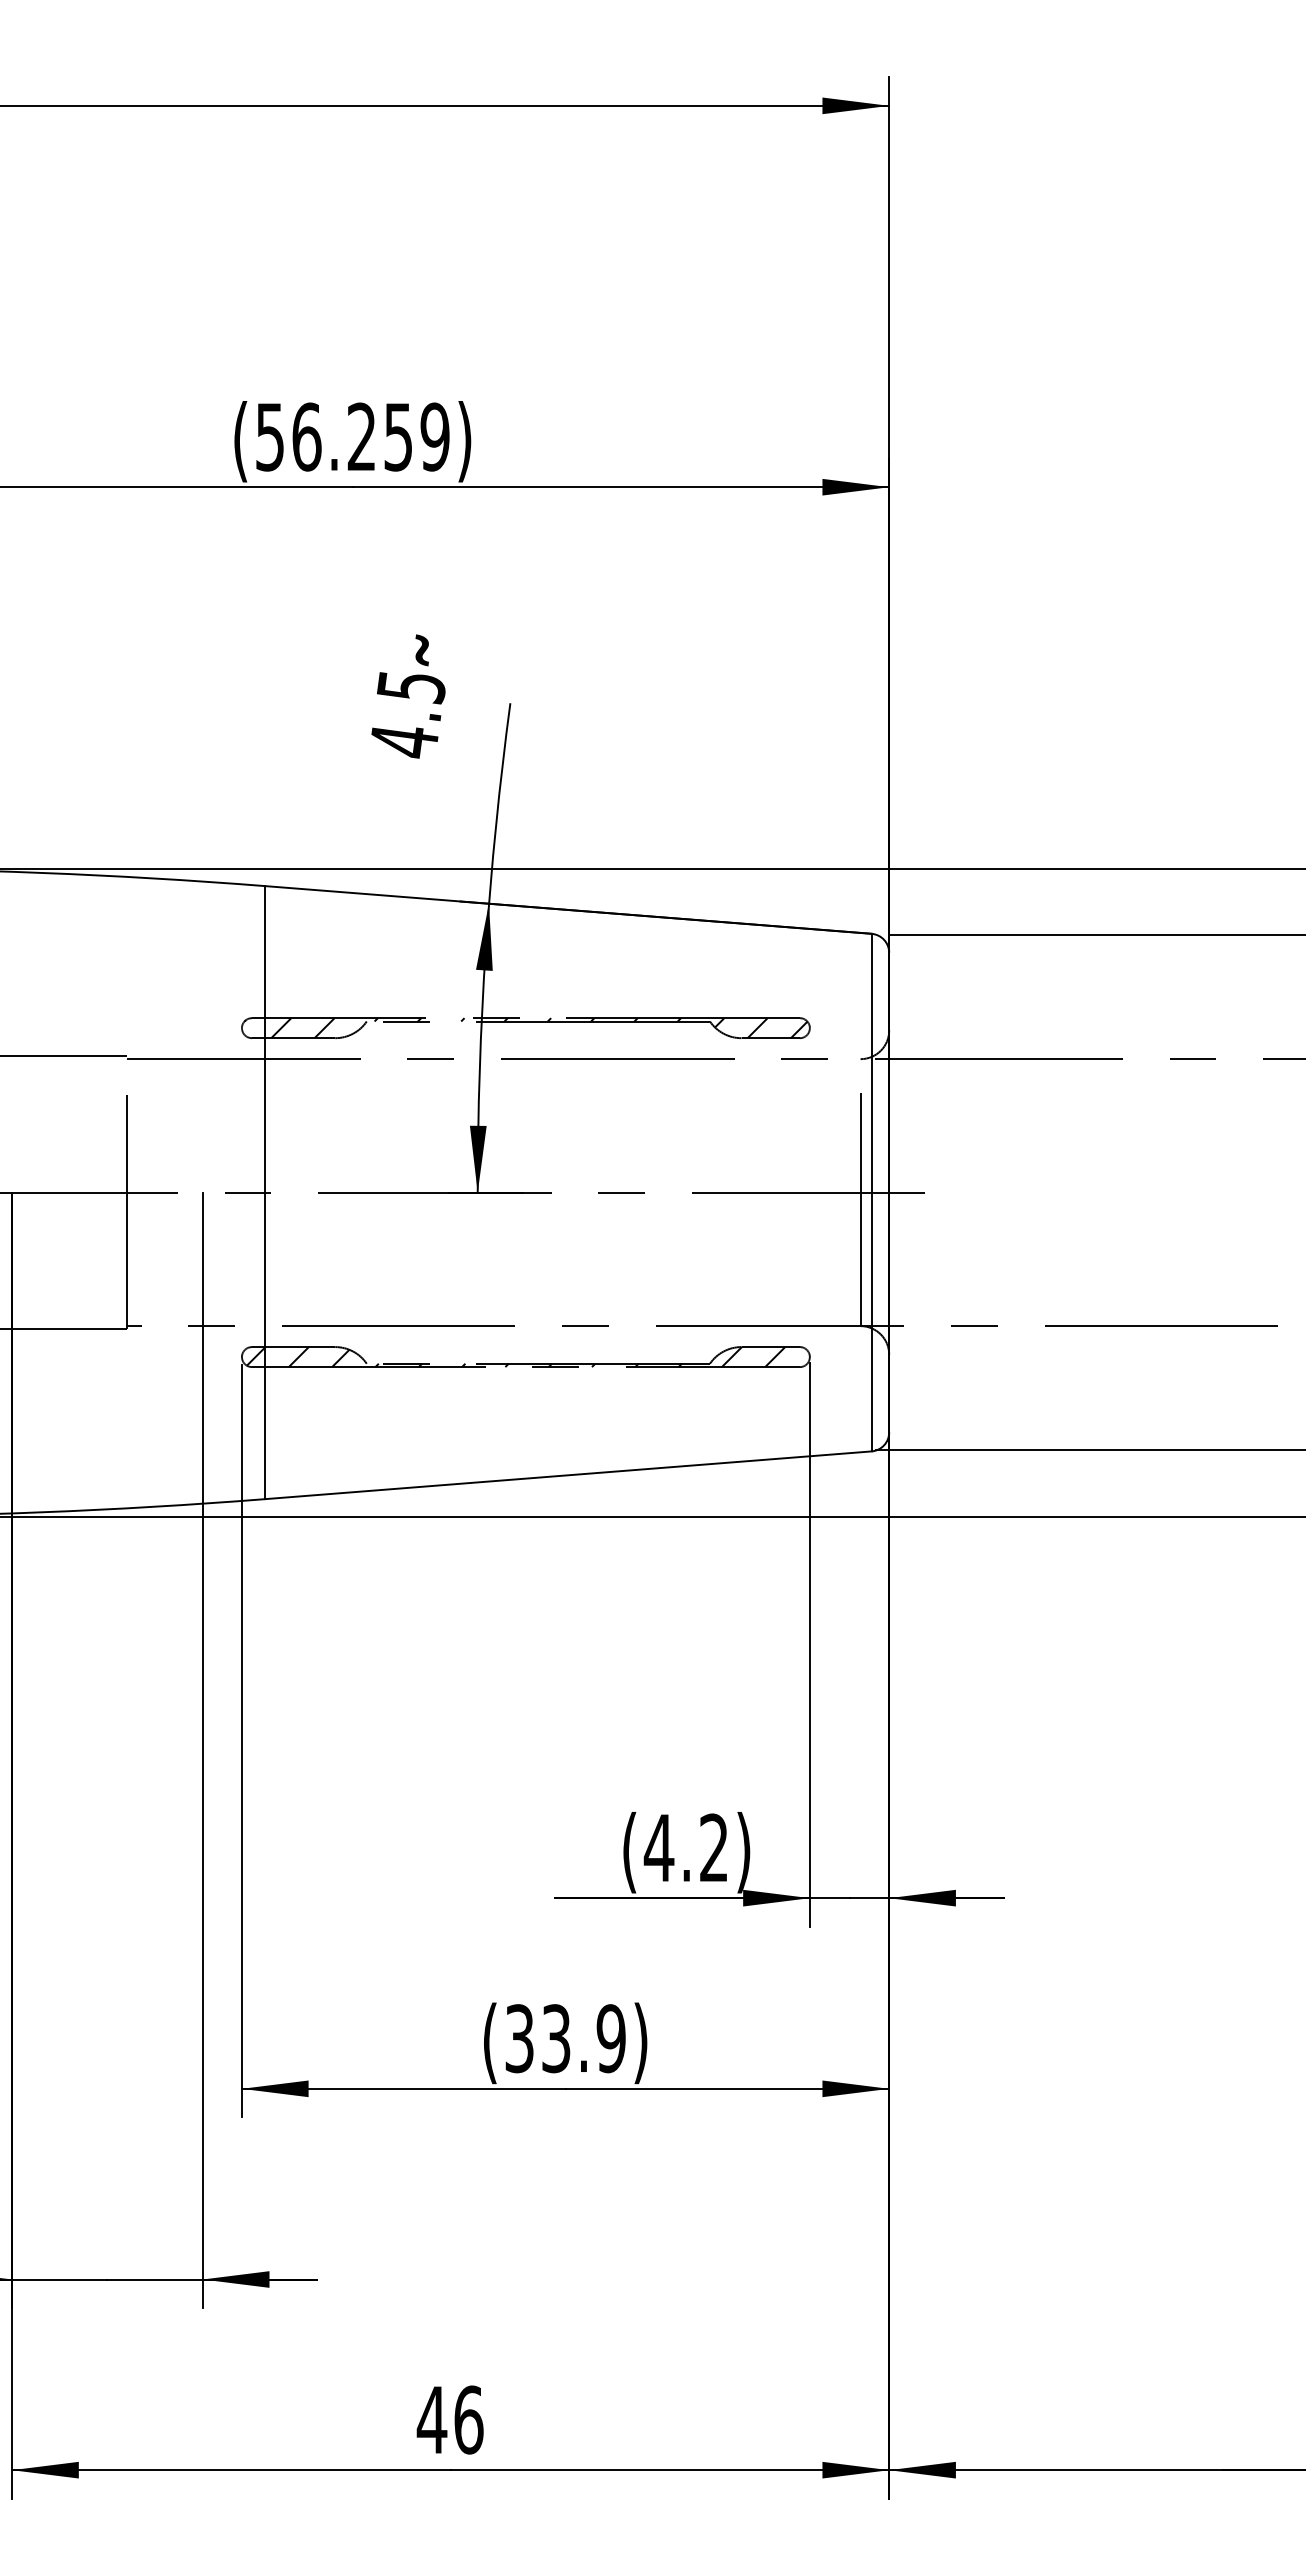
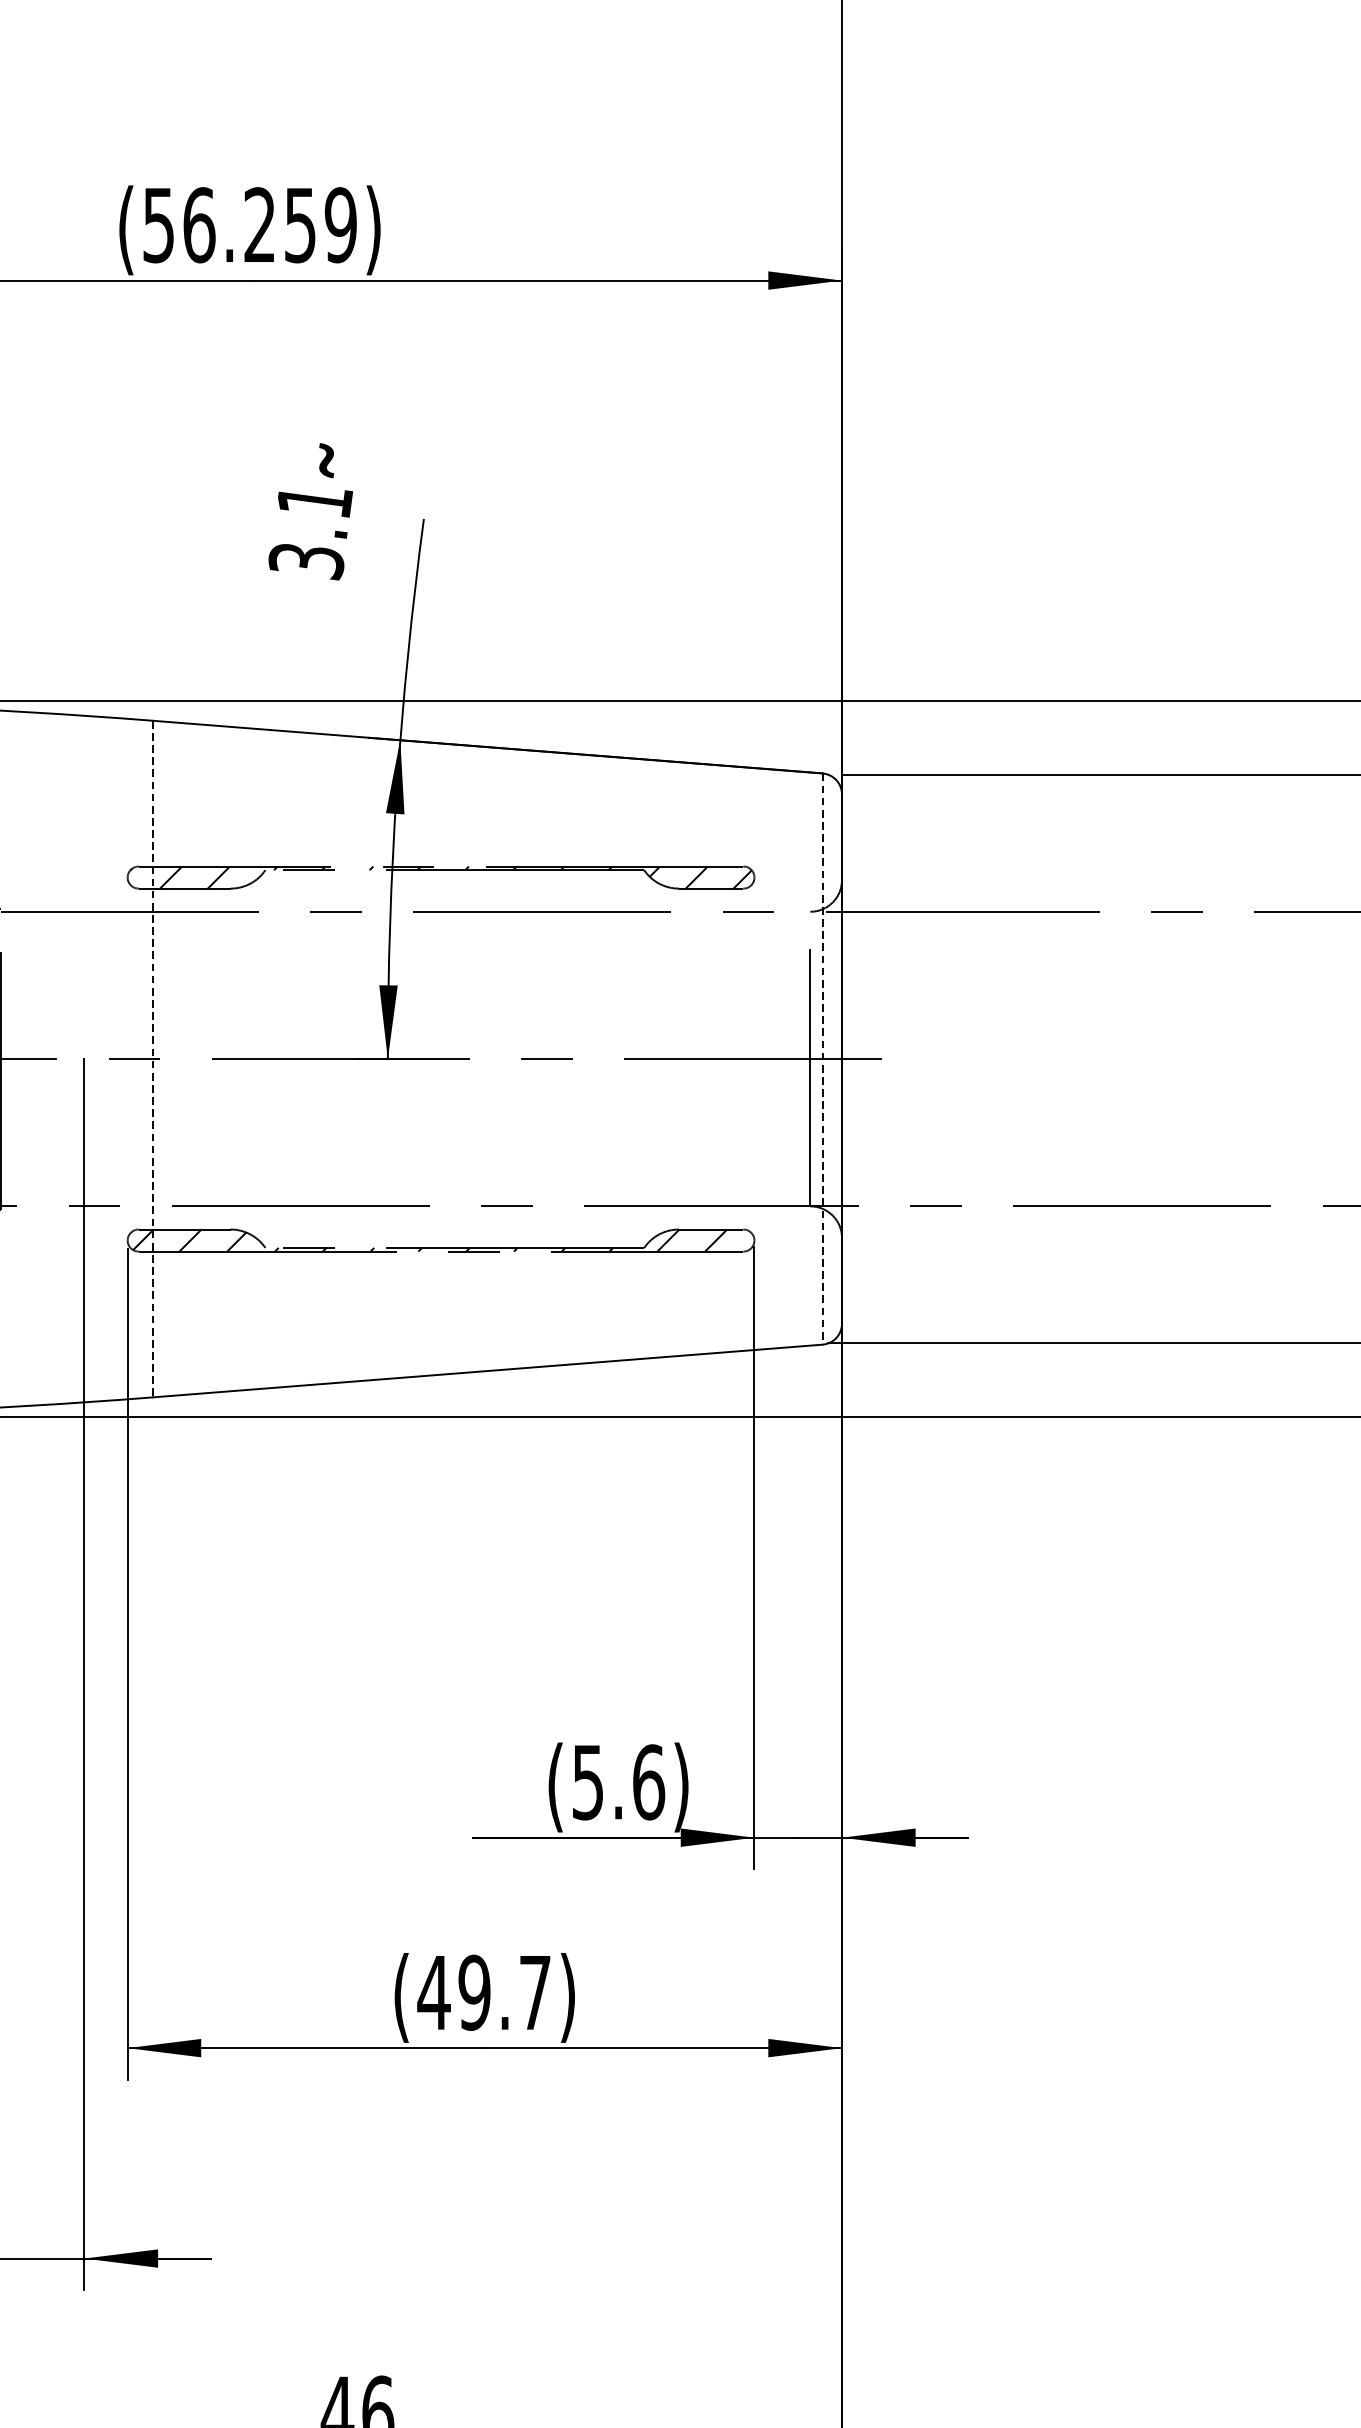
text: (407, 715) -> (310, 532), 4.5 -> 3.1
line: (265, 1192) -> (153, 1058), solid -> dashed
line: (871, 1192) -> (822, 1058), solid -> dashed
text: (685, 1847) -> (617, 1781), (4.2) -> (5.6)
text: (564, 2038) -> (483, 1992), (33.9) -> (49.7)

